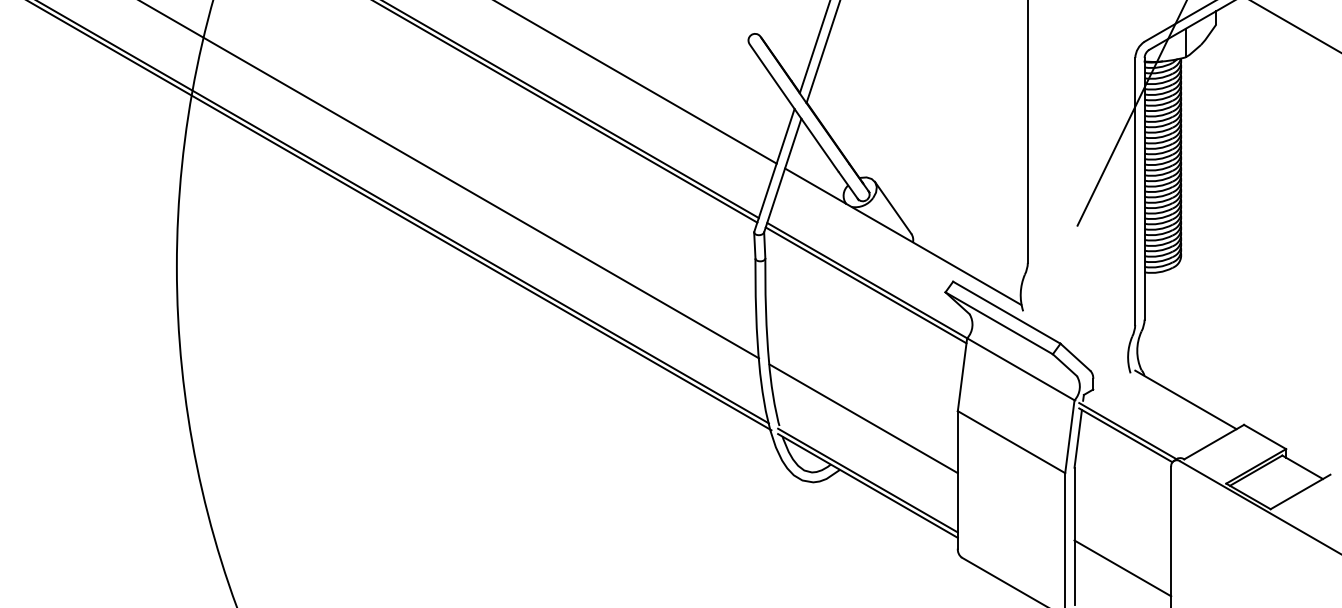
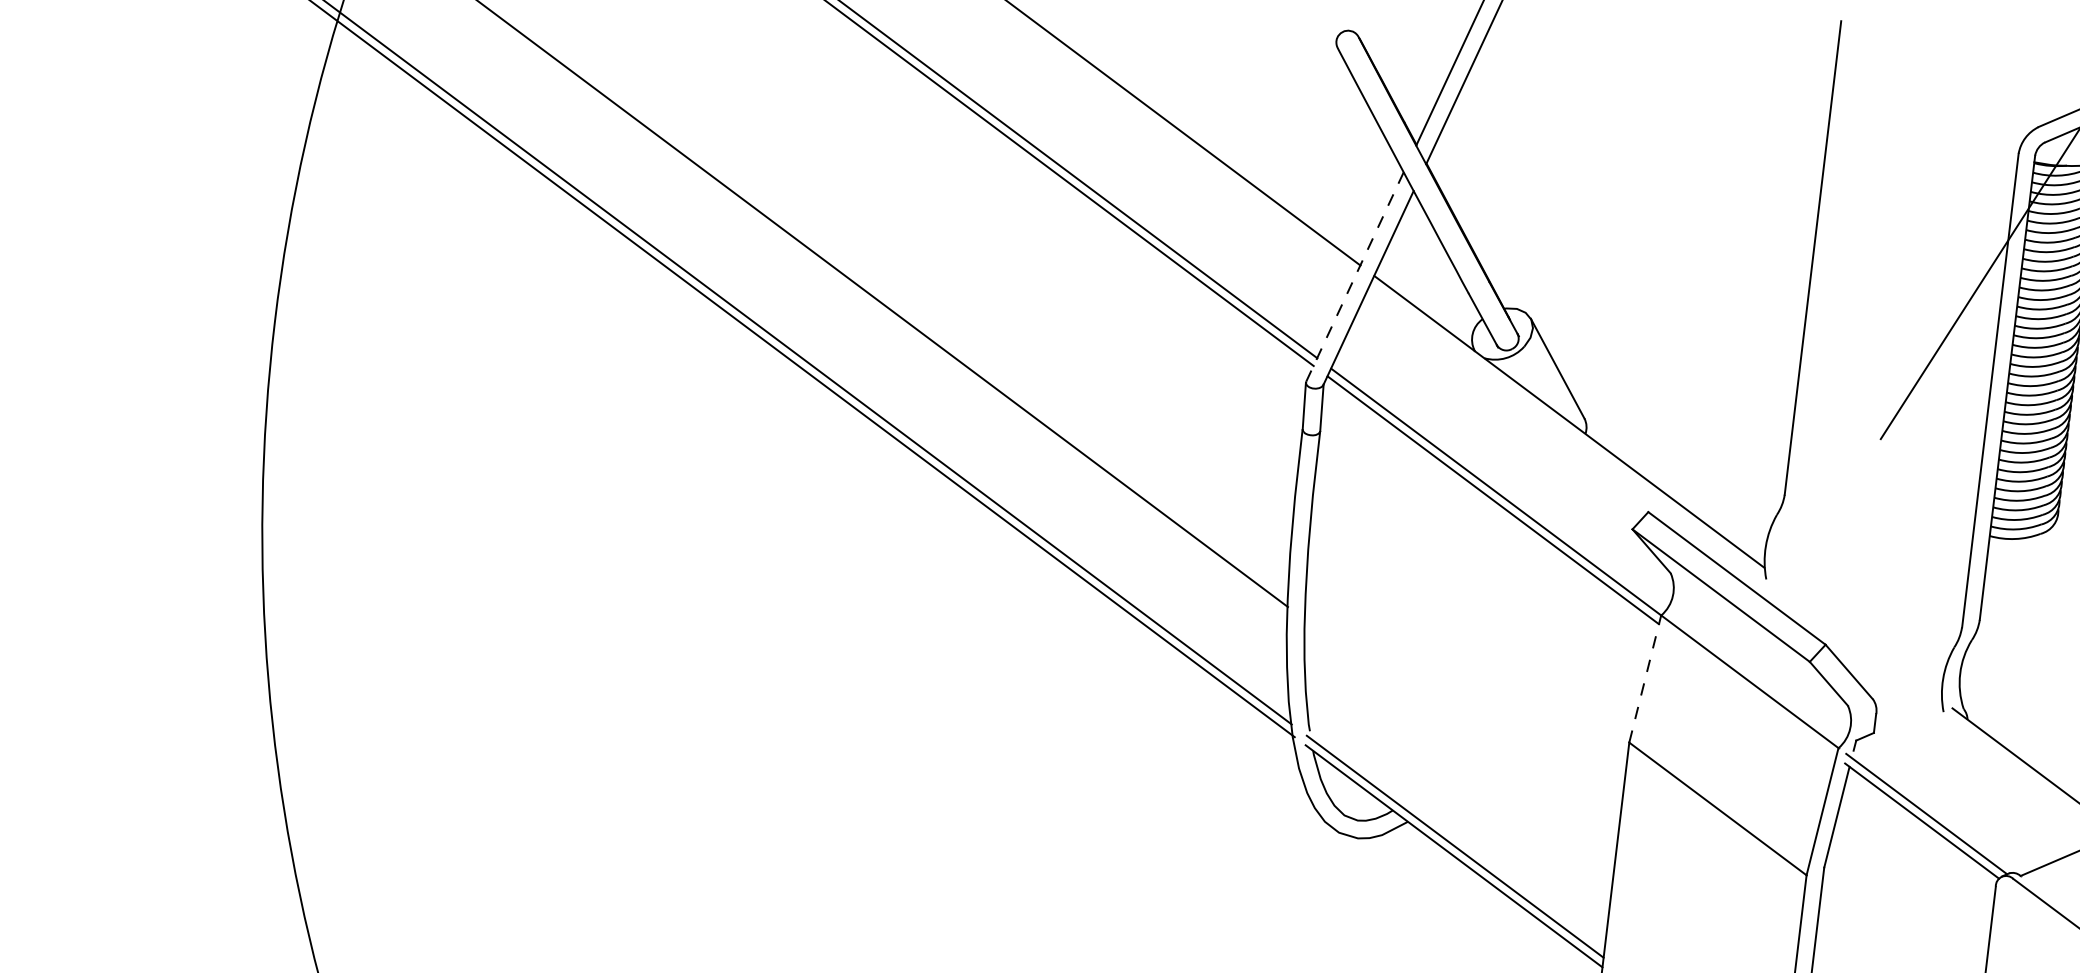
line: (774, 170) -> (1355, 277), solid -> dashed
line: (962, 374) -> (1645, 678), solid -> dashed
line: (863, 418) -> (1460, 735), removed

